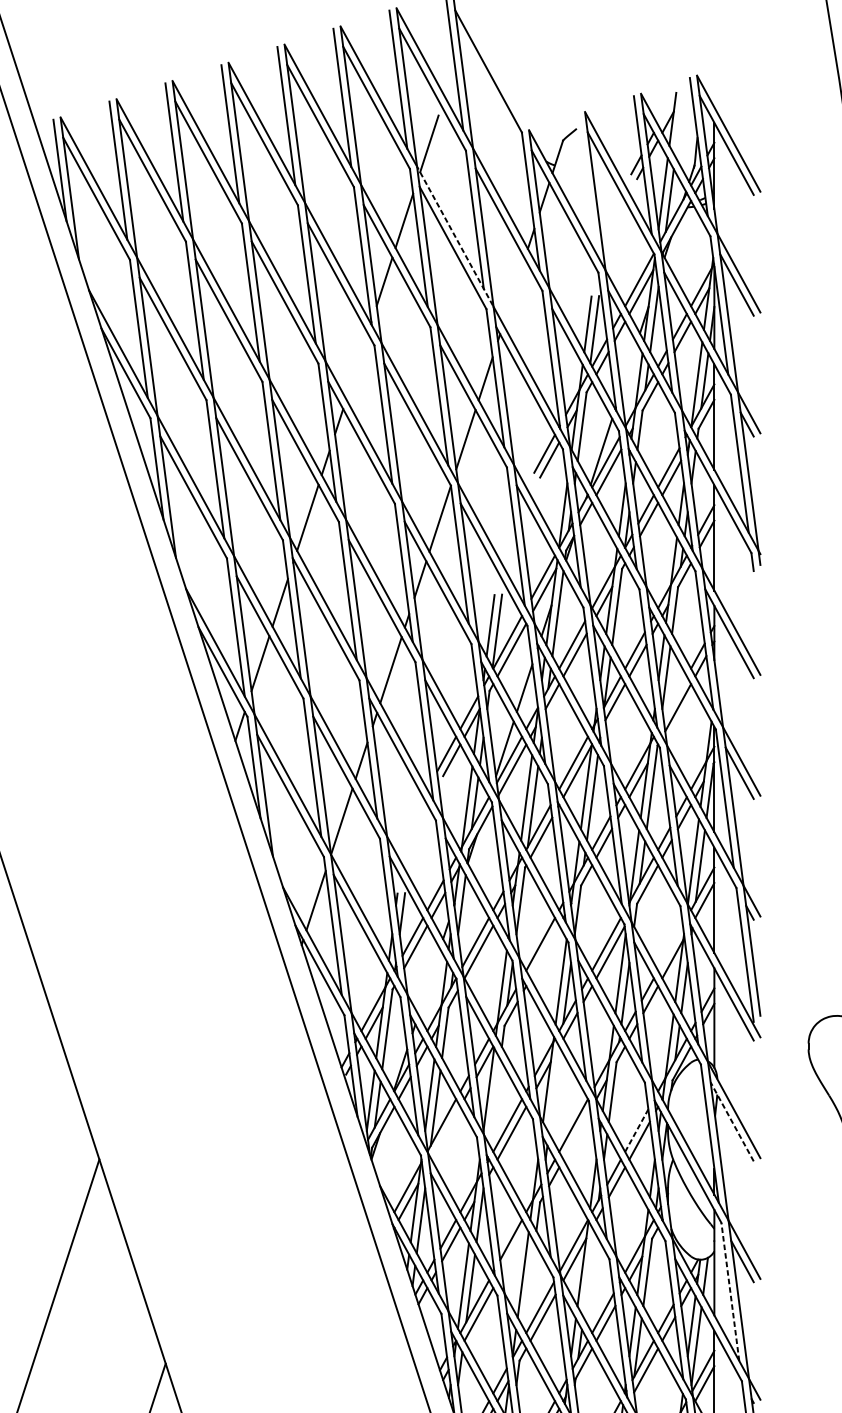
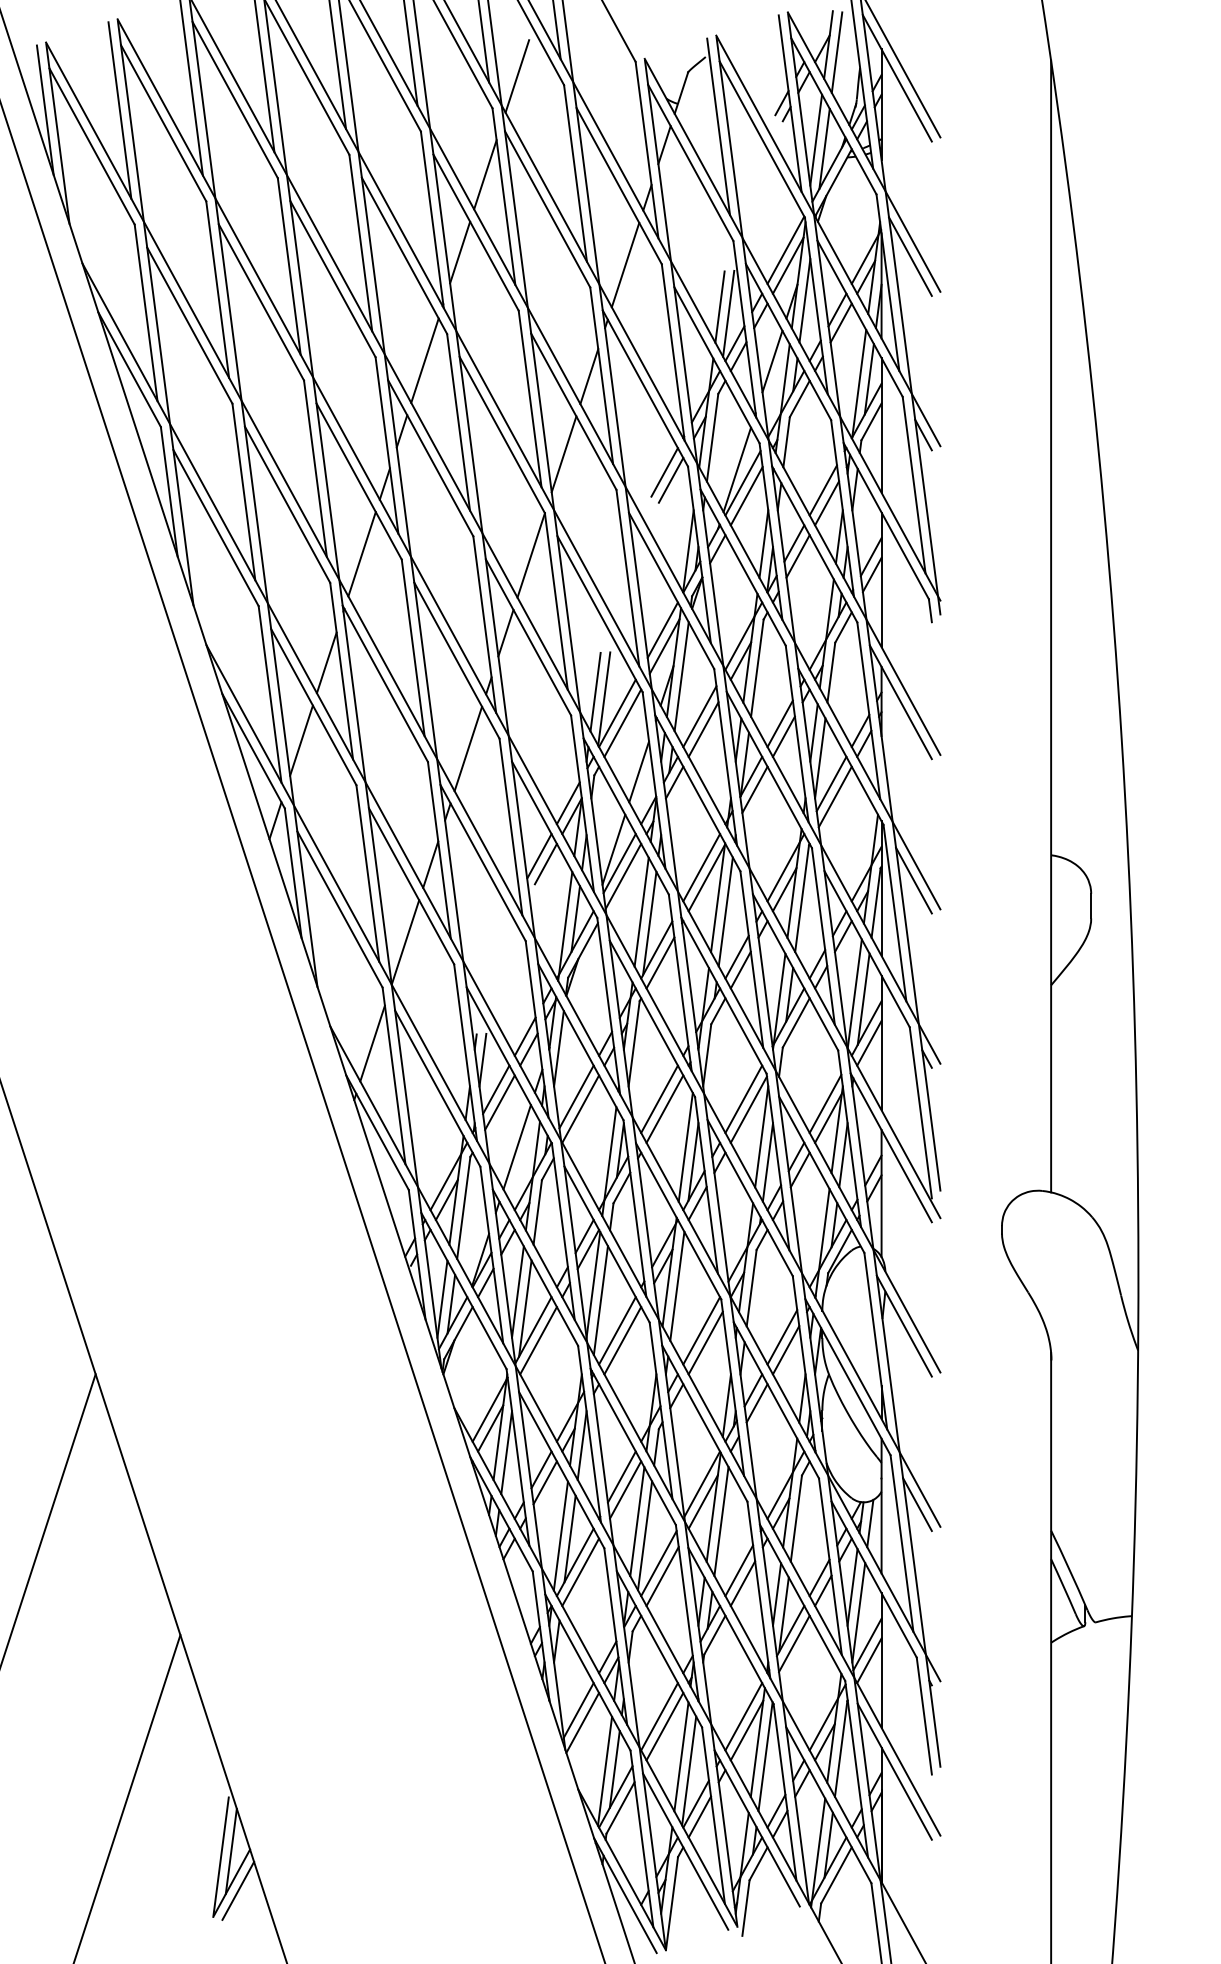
line: (679, 125) -> (836, 52), added
line: (586, 183) -> (718, 126), added
line: (454, 235) -> (549, 193), dashed -> solid
line: (514, 291) -> (625, 264), added
line: (356, 366) -> (424, 360), added
line: (629, 367) -> (772, 361), added
line: (675, 697) -> (831, 783), added
line: (670, 947) -> (825, 1103), added
line: (544, 951) -> (664, 1108), added
line: (428, 982) -> (516, 1147), added
line: (554, 1090) -> (677, 1285), added
line: (494, 1101) -> (600, 1300), added
line: (732, 1121) -> (904, 1325), dashed -> solid
line: (636, 1130) -> (782, 1337), dashed -> solid
line: (445, 1133) -> (538, 1340), added
line: (576, 1134) -> (705, 1342), added
line: (514, 1249) -> (625, 1489), added
line: (589, 1274) -> (721, 1521), added
line: (529, 1285) -> (645, 1535), added
line: (729, 1291) -> (901, 1543), dashed -> solid

